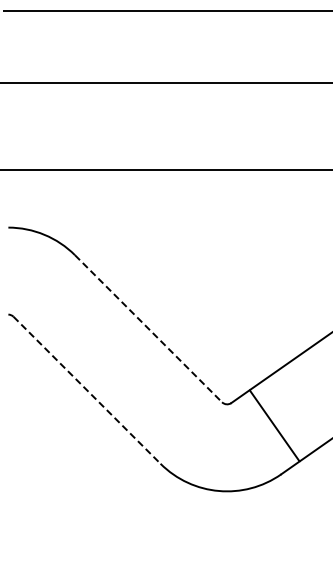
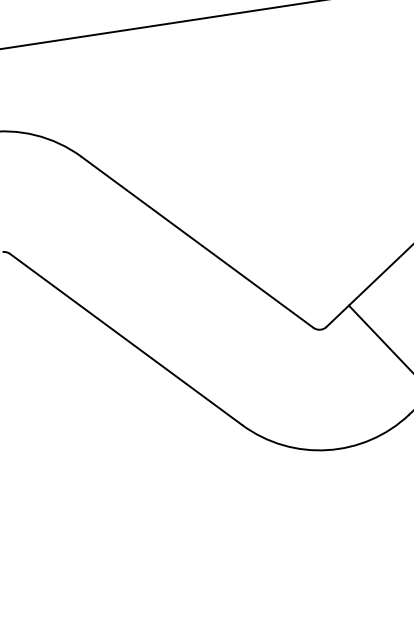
line: (148, 328) -> (197, 242), dashed -> solid
line: (87, 390) -> (126, 339), dashed -> solid

